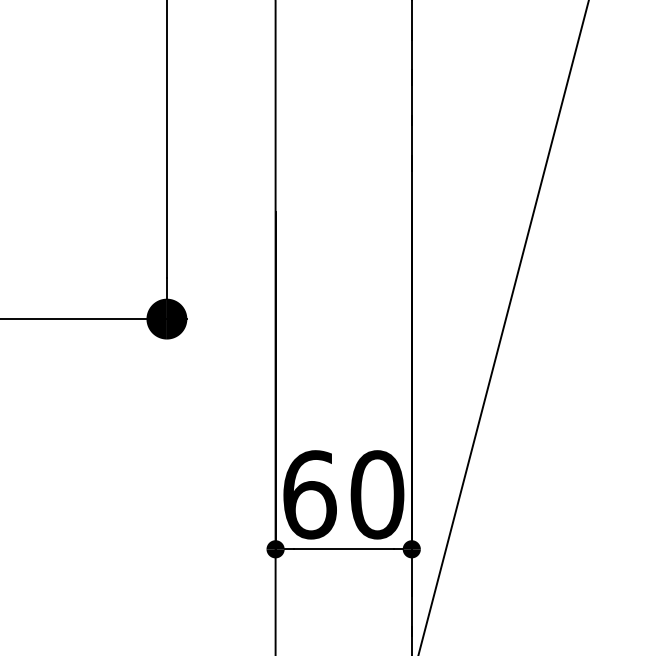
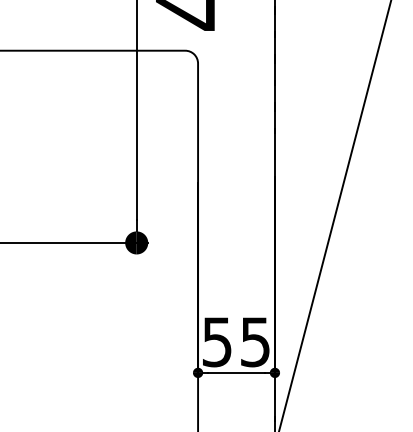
text: (343, 495) -> (236, 342), 60 -> 55

